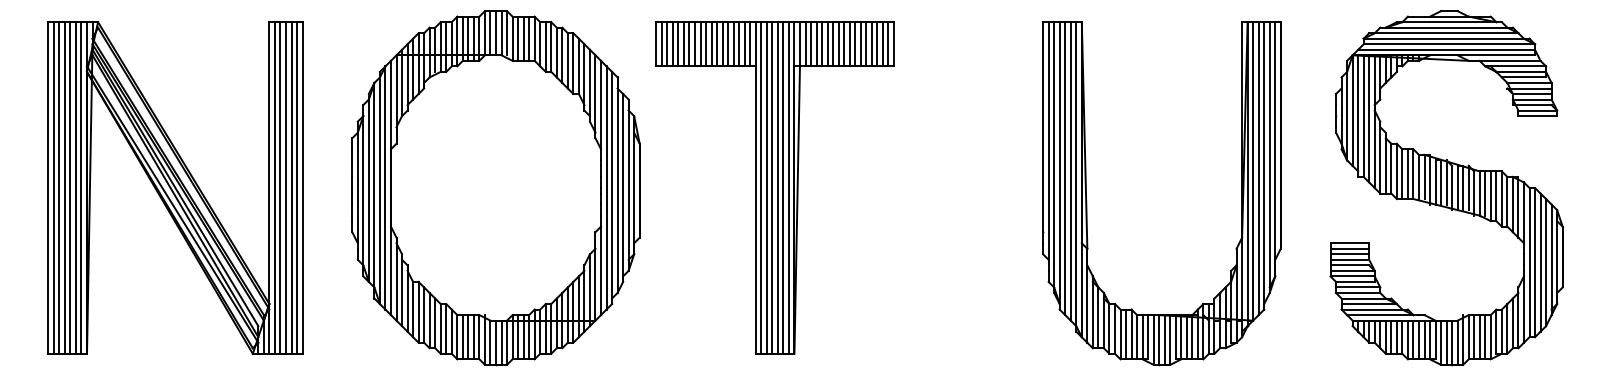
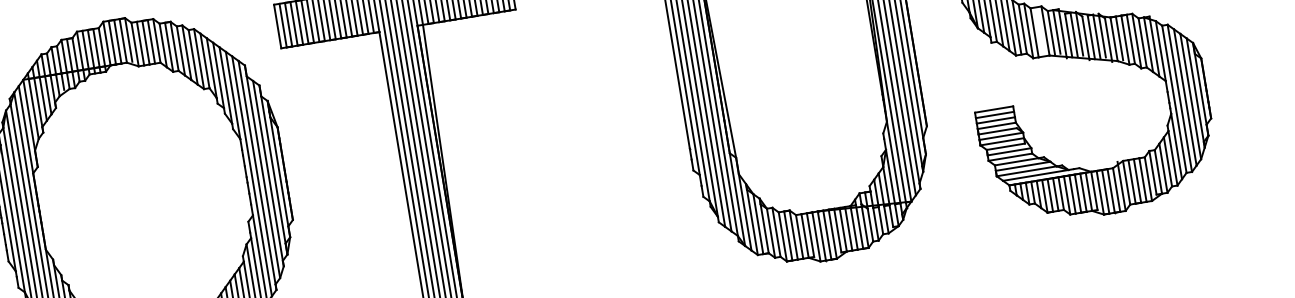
line: (1407, 174) -> (1039, 32), removed

